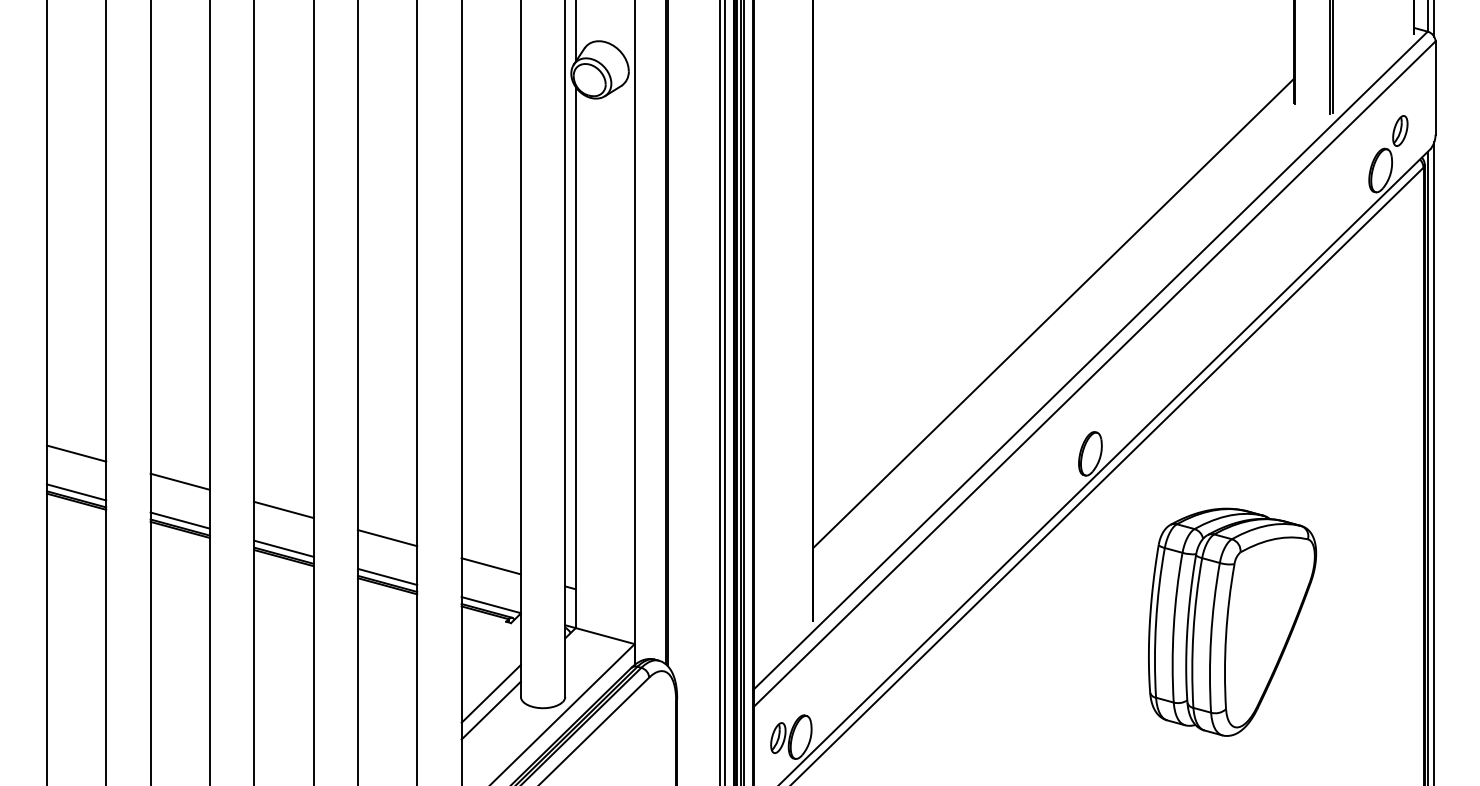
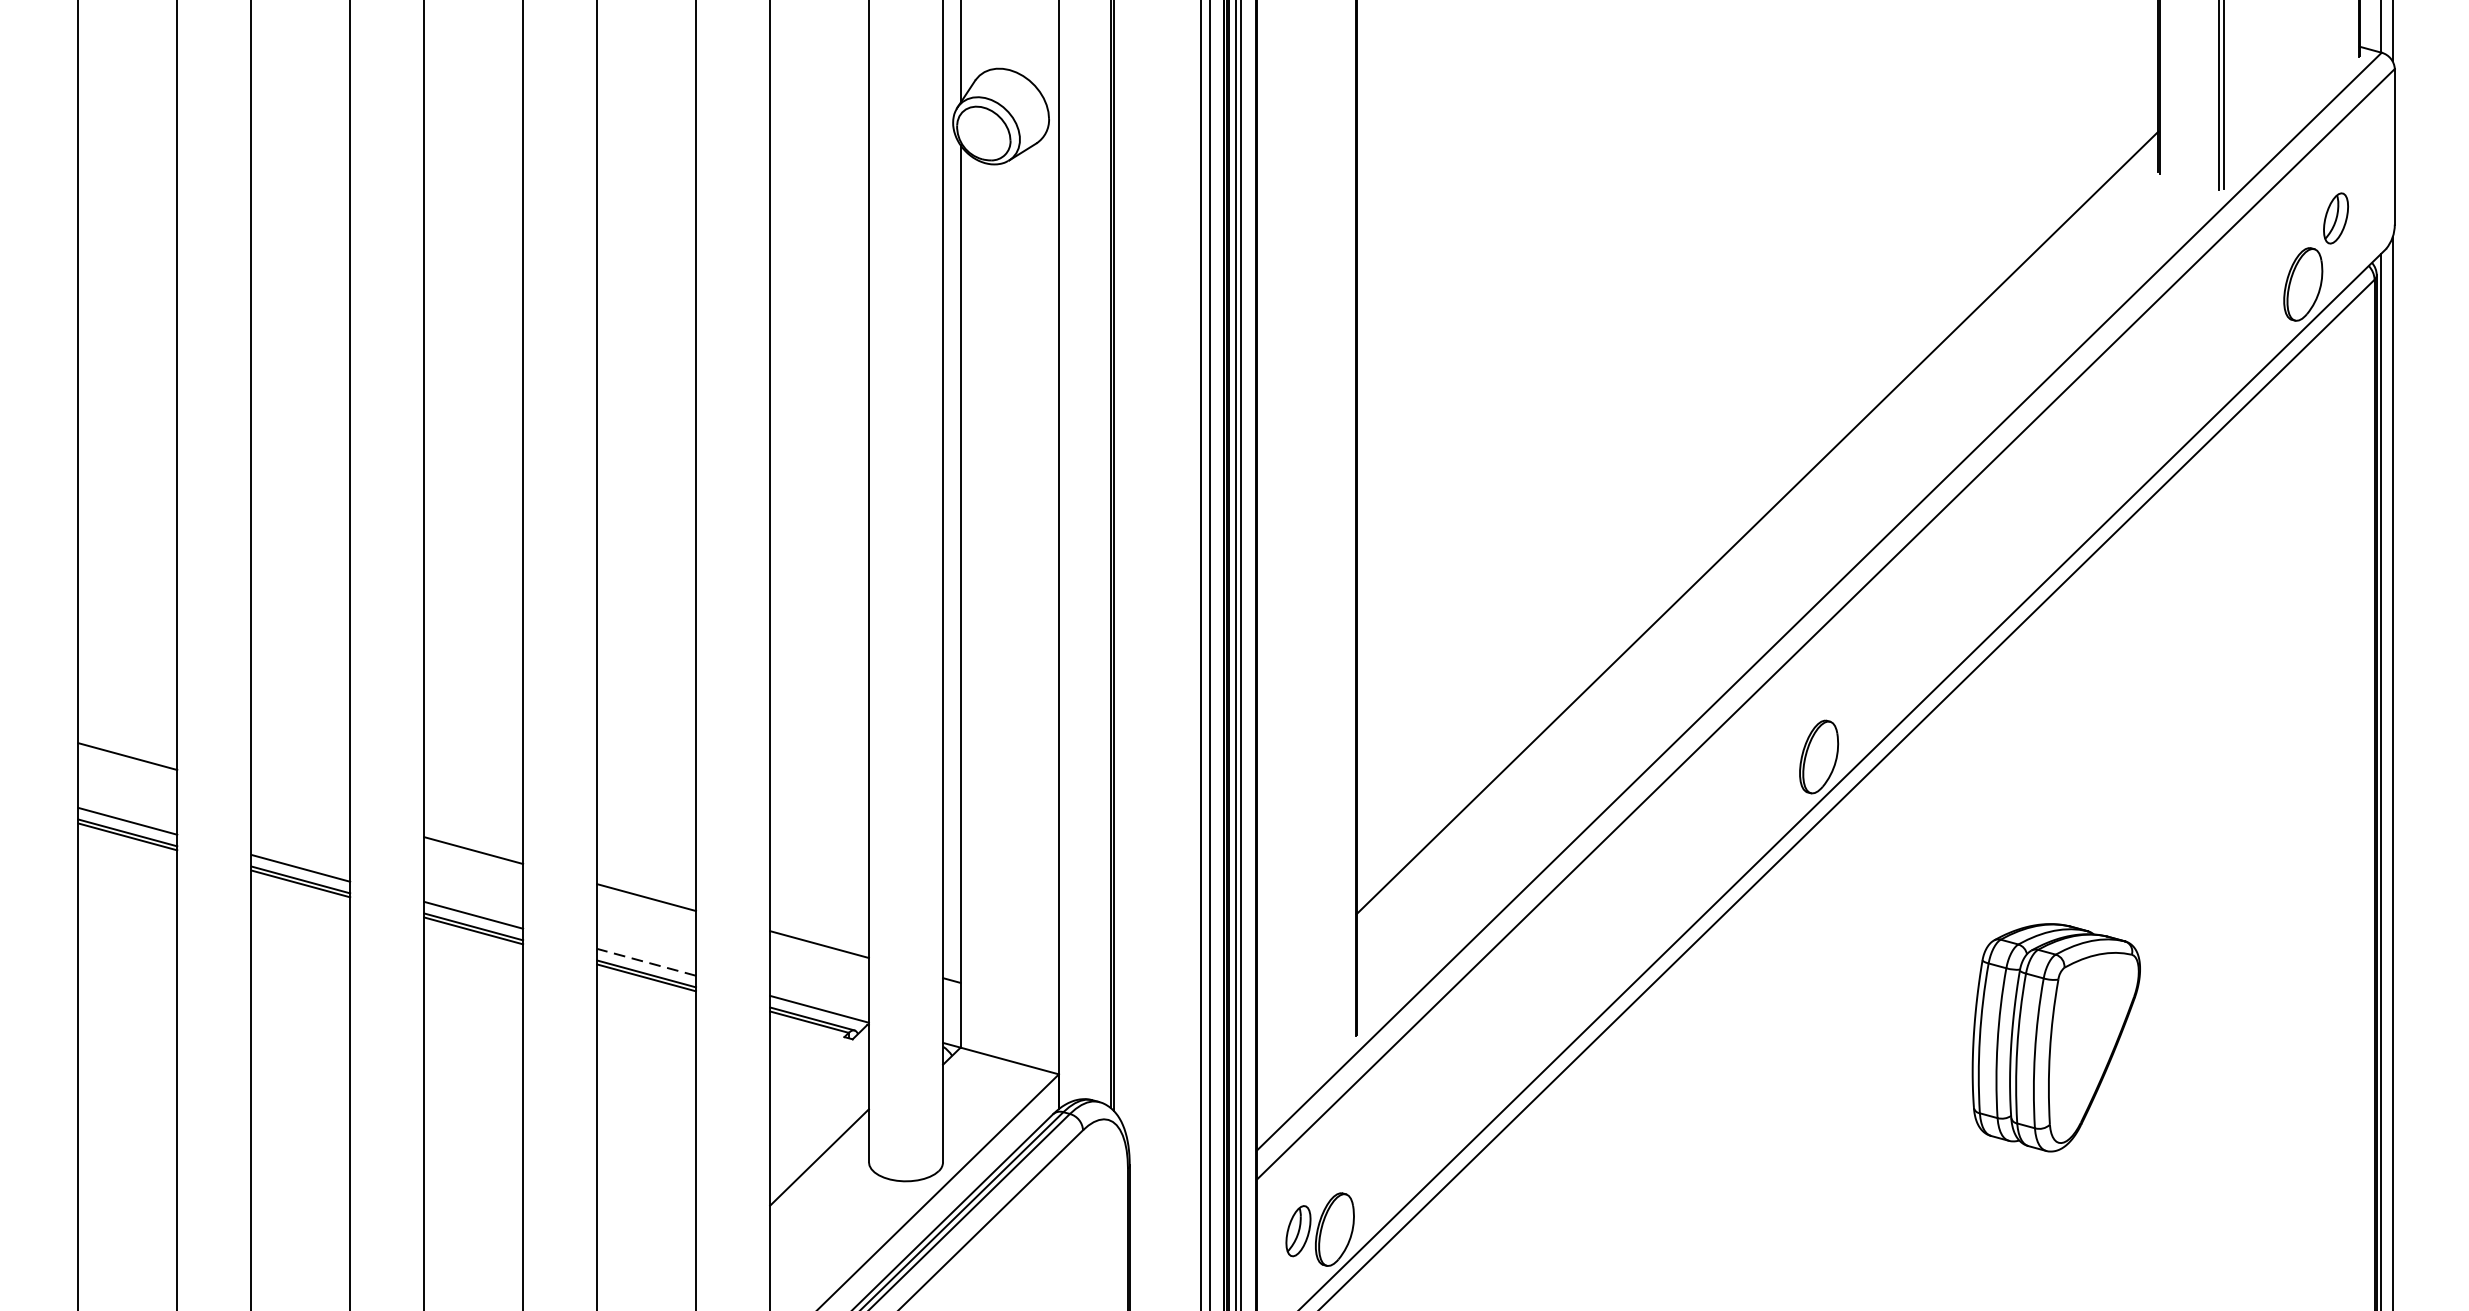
line: (179, 481) -> (299, 803), removed
line: (387, 576) -> (646, 961), solid -> dashed
part: (1232, 621) -> (2056, 1036), size x0.6
line: (490, 710) -> (818, 1185), removed

